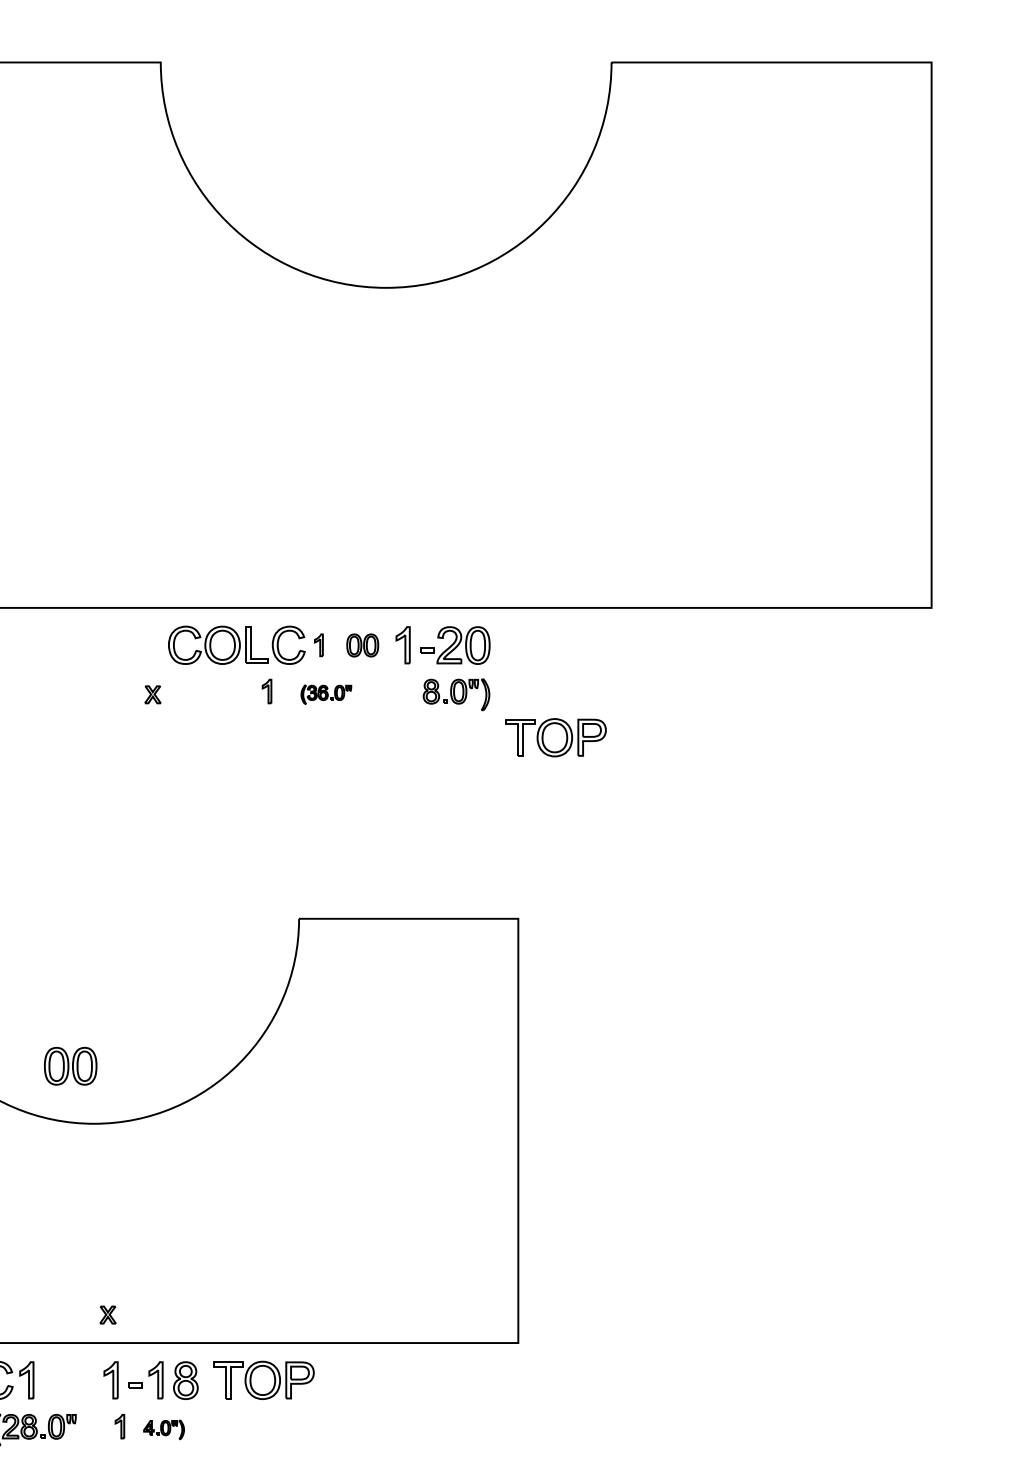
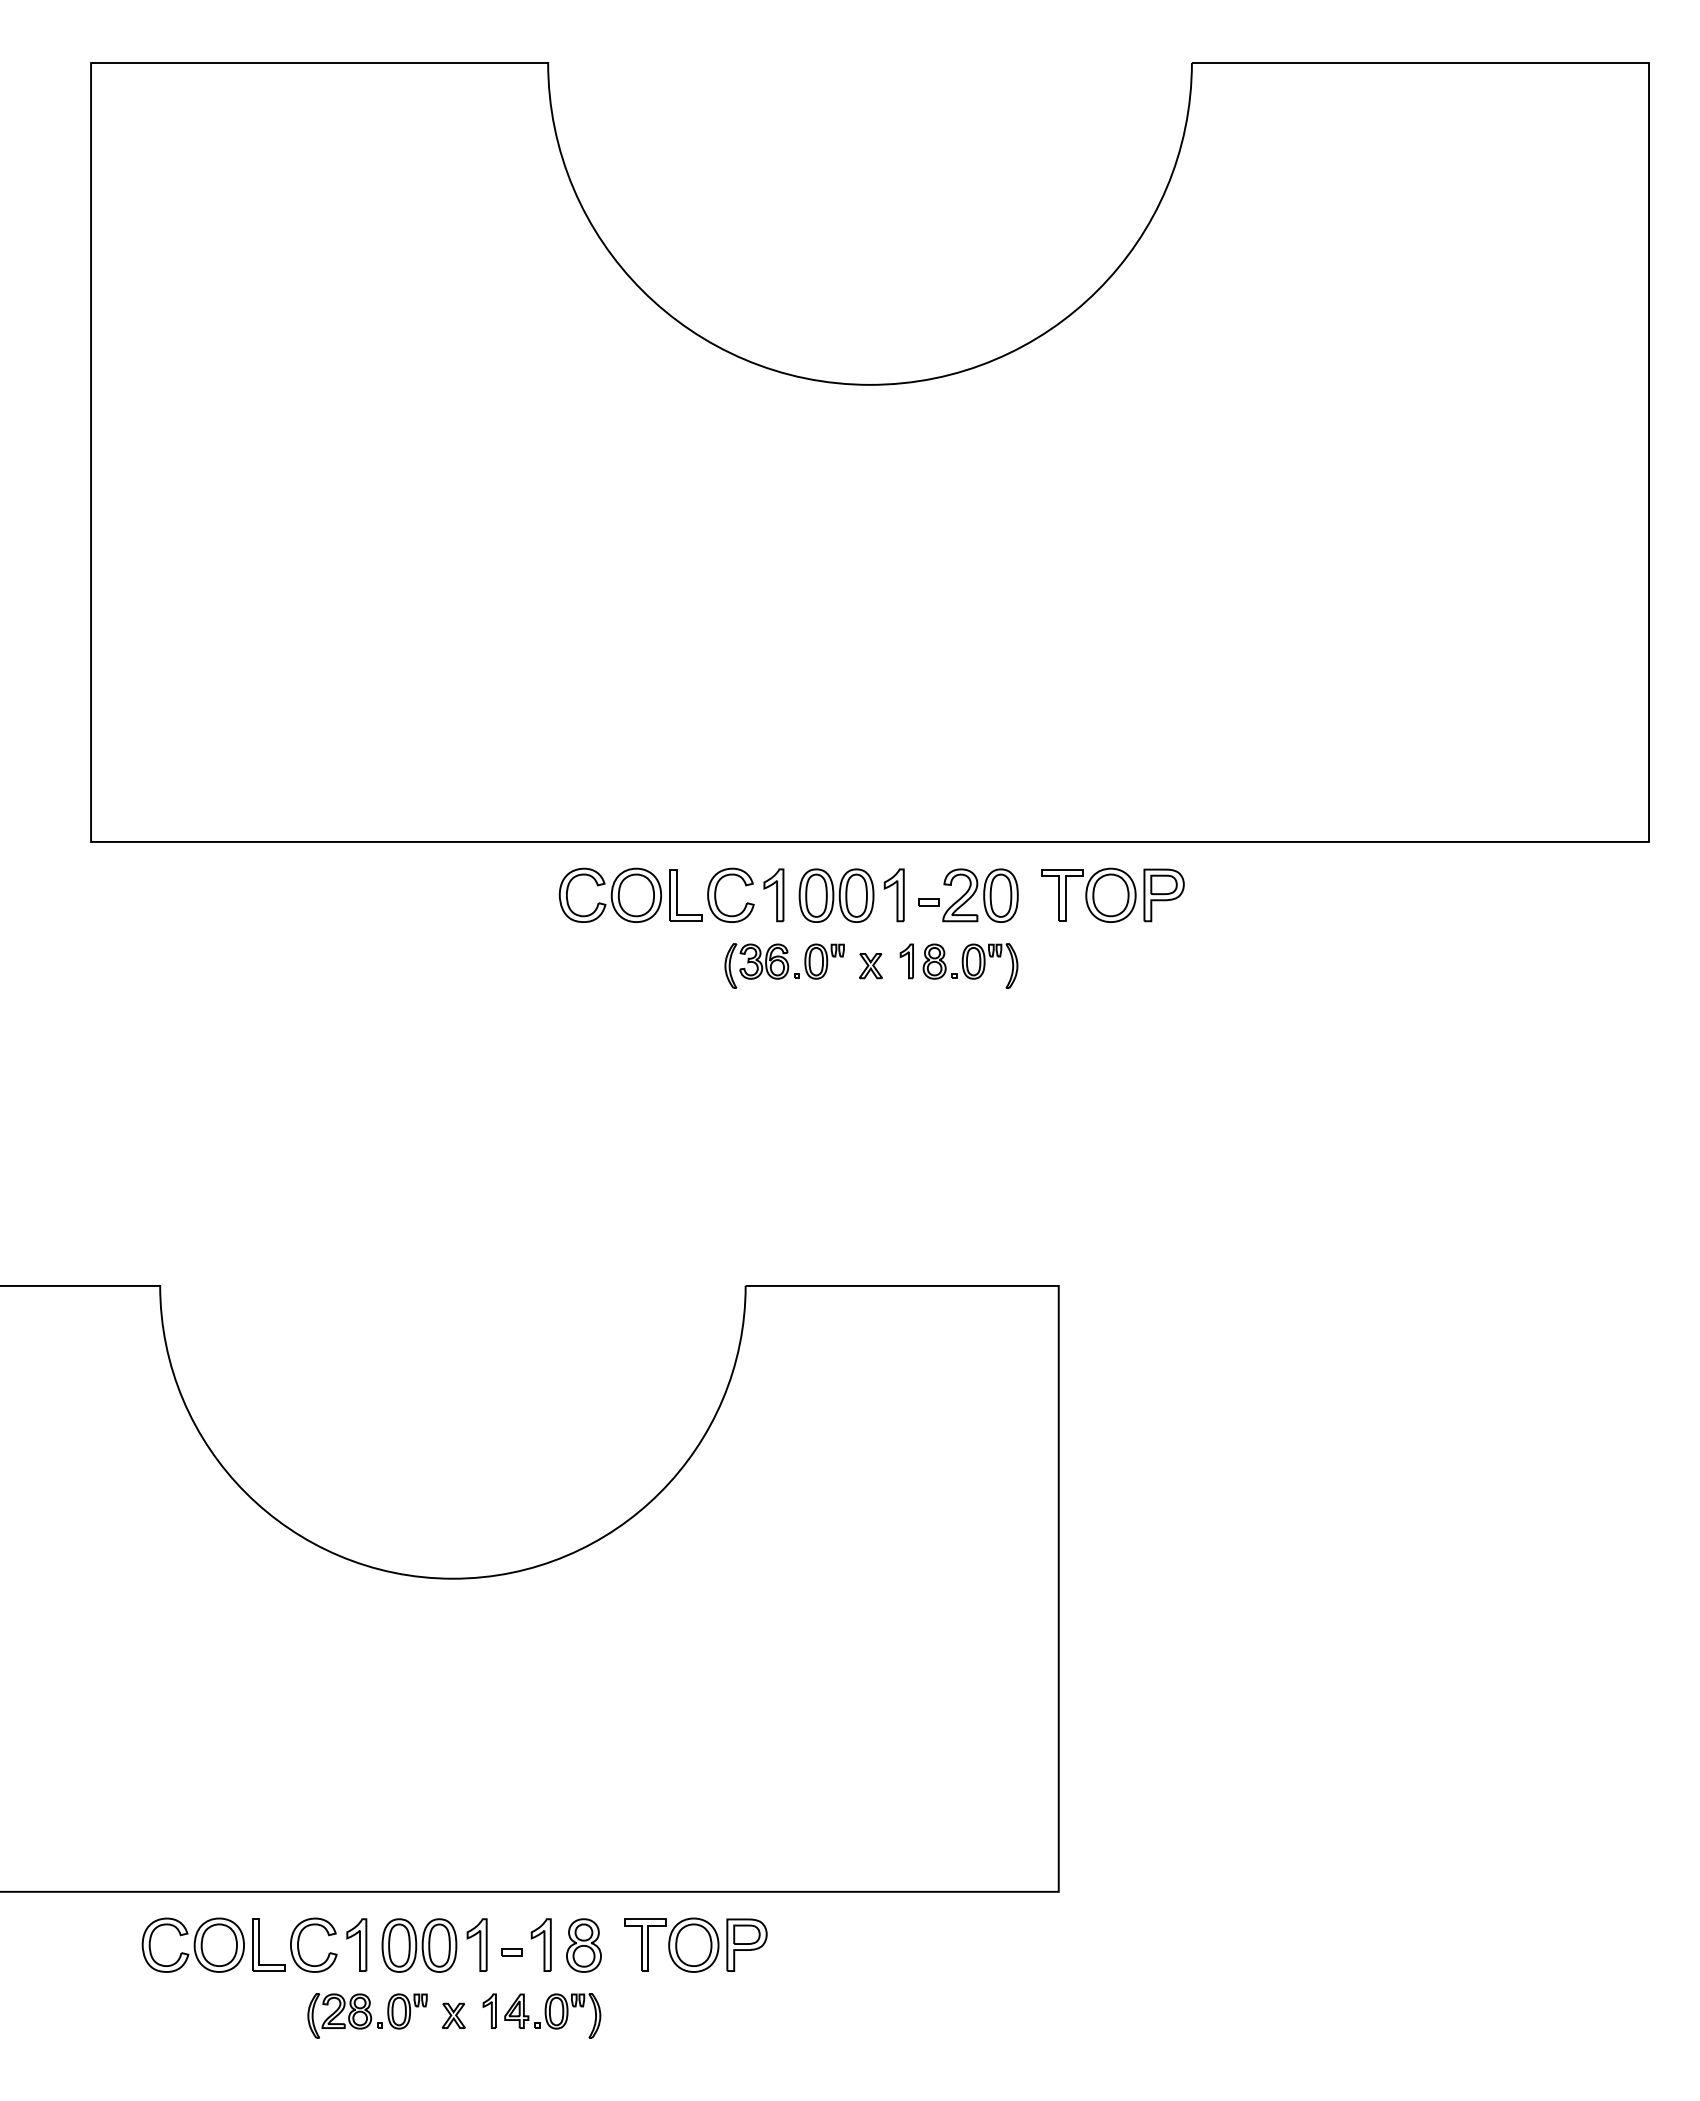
part: (318, 645) -> (773, 895), size x1.67
part: (362, 645) -> (836, 895), size x1.67
part: (266, 691) -> (906, 961), moved
part: (326, 694) -> (784, 965), size x1.67
part: (152, 695) -> (870, 966), moved
part: (555, 737) -> (1112, 894), moved
part: (70, 1066) -> (419, 1945), moved
part: (107, 1314) -> (453, 2015), moved
part: (163, 1429) -> (552, 2015), size x1.67

